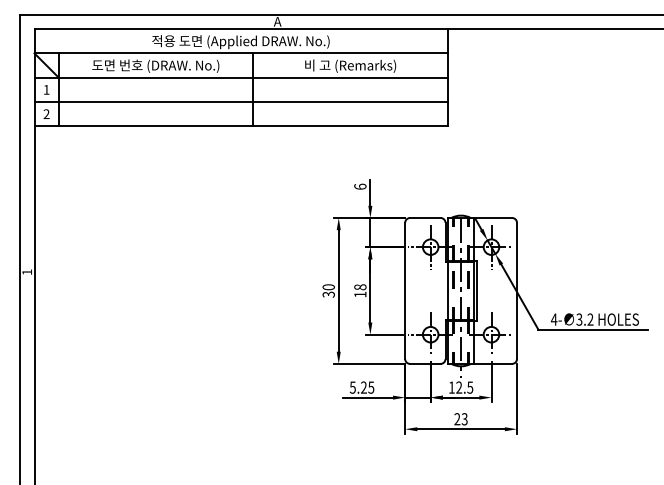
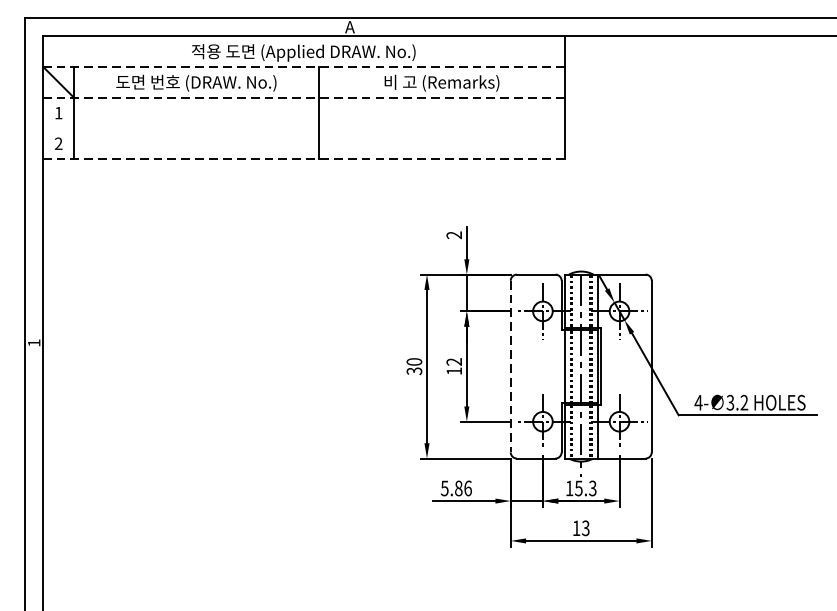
line: (241, 53) -> (304, 67), solid -> dashed
line: (241, 77) -> (304, 97), solid -> dashed
line: (240, 102) -> (303, 129), removed
line: (241, 126) -> (304, 159), solid -> dashed
text: (360, 186) -> (454, 234), 6 -> 2
text: (360, 287) -> (454, 362), 18 -> 12
line: (405, 291) -> (511, 367), solid -> dashed
text: (367, 387) -> (463, 488), 5.25 -> 5.86
text: (464, 387) -> (585, 488), 12.5 -> 15.3
text: (457, 419) -> (576, 528), 23 -> 13

